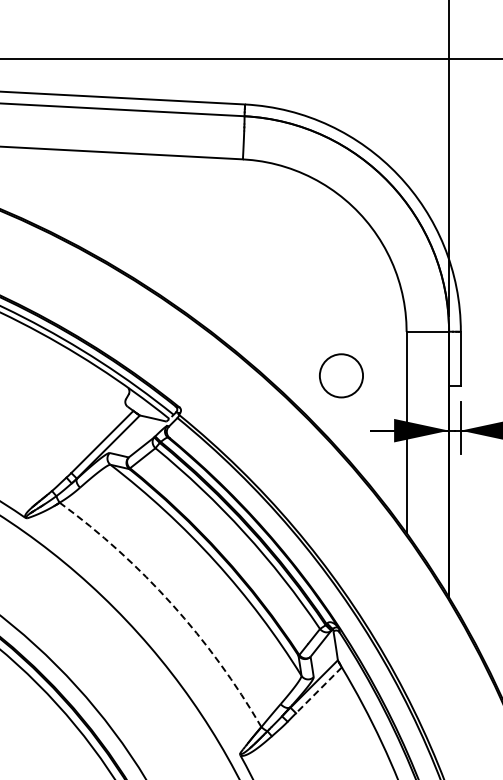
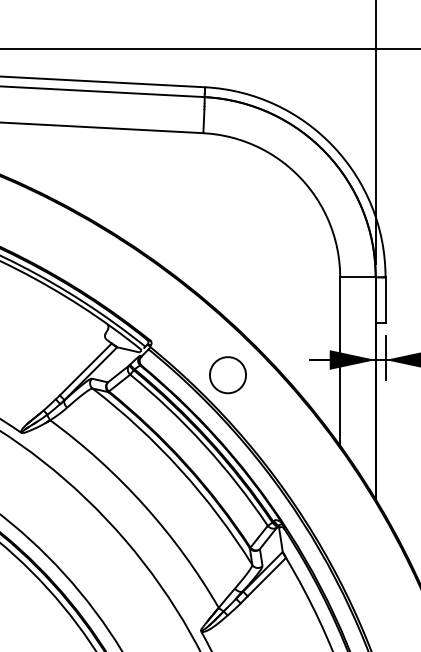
circle: (341, 375) -> (228, 374), moved
arc: (172, 604) -> (144, 505), dashed -> solid
line: (318, 690) -> (266, 577), dashed -> solid

